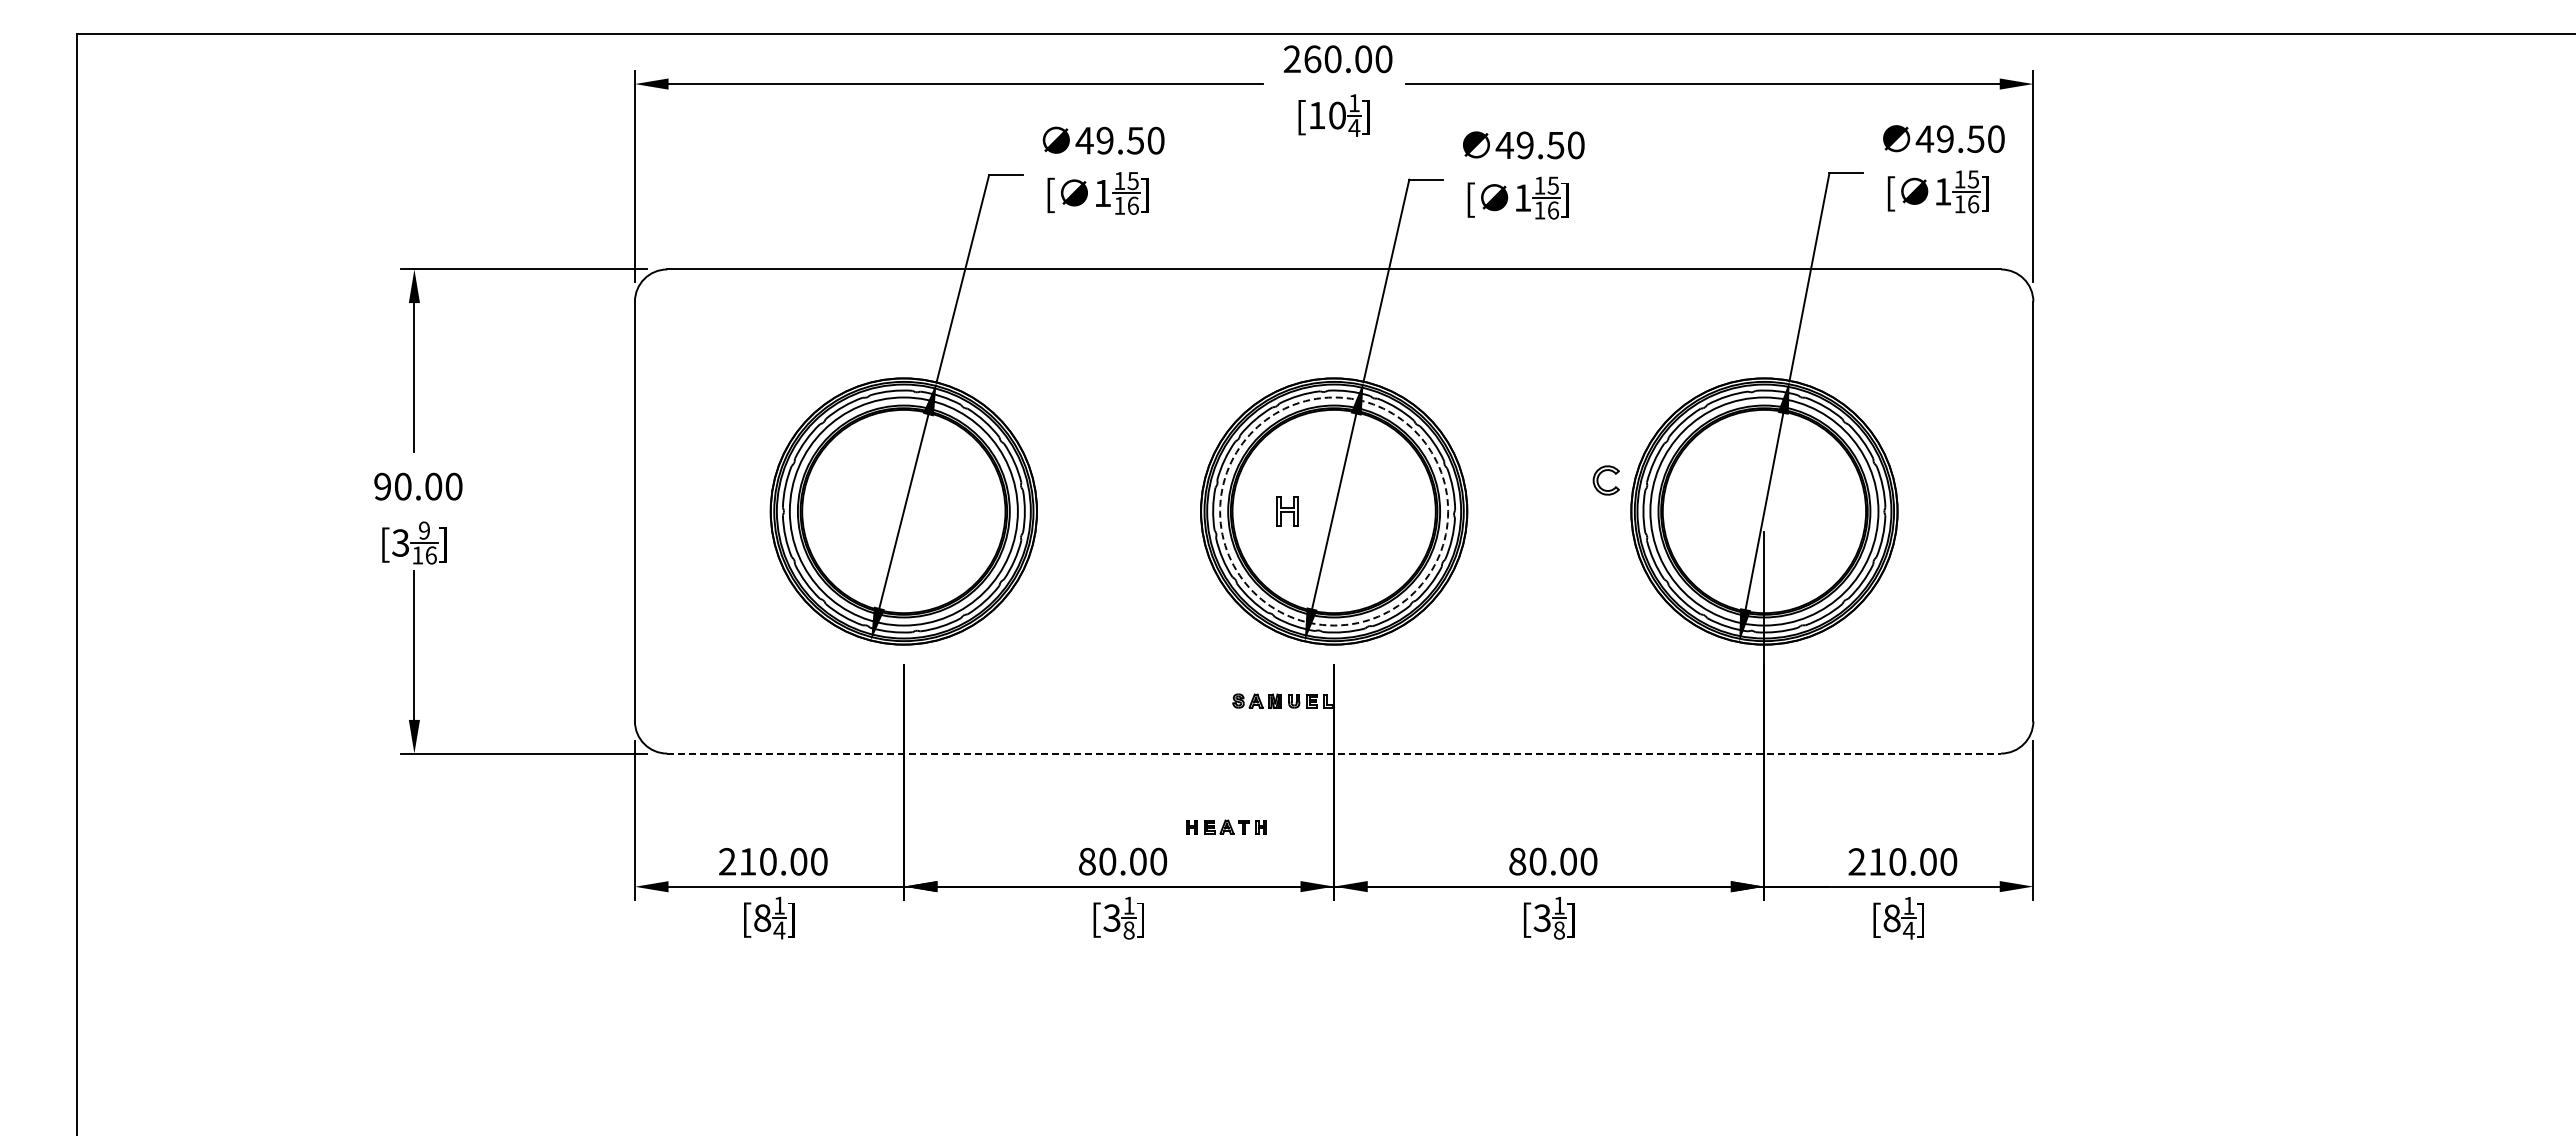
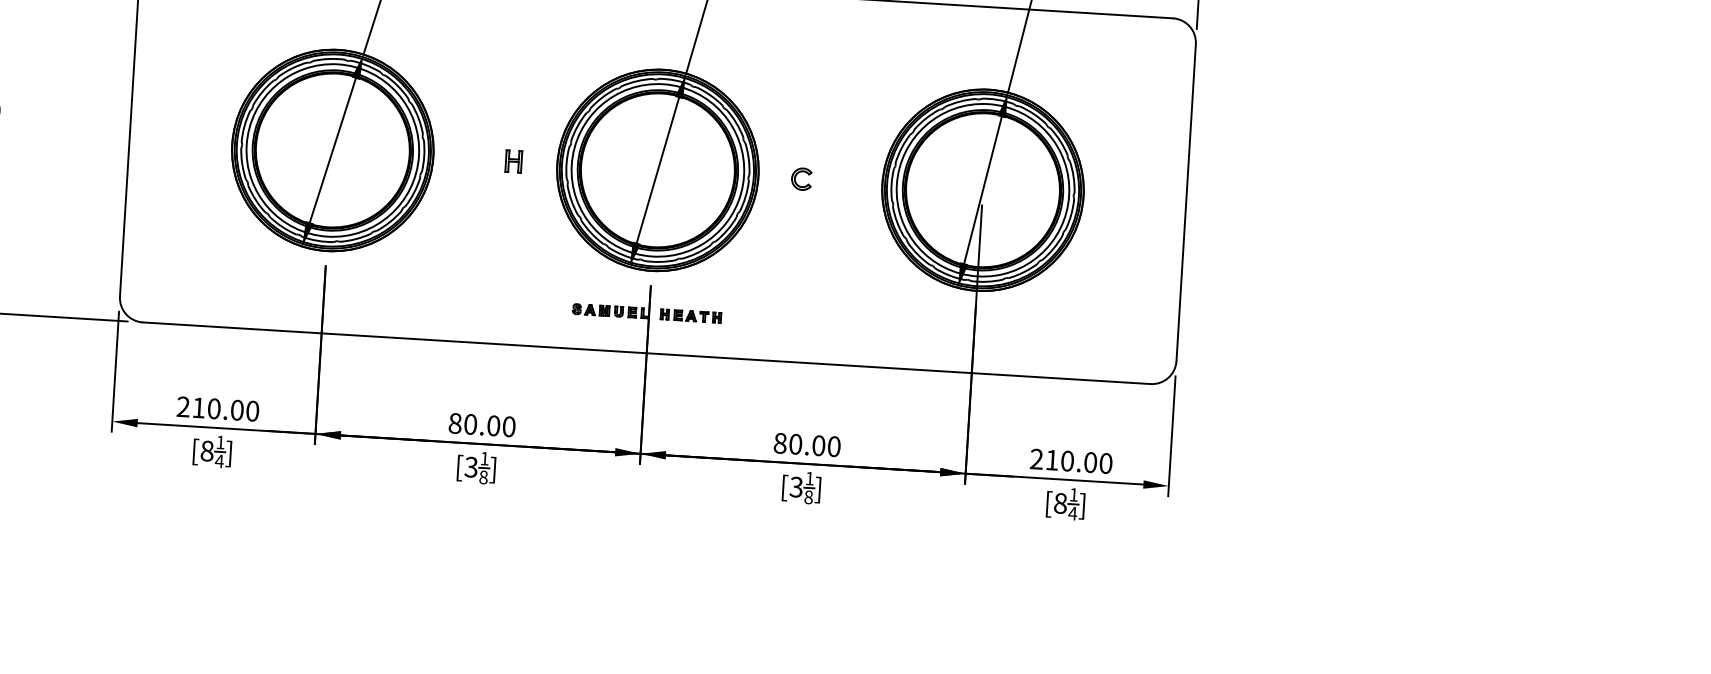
part: (1598, 480) -> (795, 178), moved
part: (1287, 511) -> (513, 161), moved
circle: (1334, 511) -> (658, 170), dashed -> solid
line: (1334, 753) -> (647, 353), dashed -> solid
part: (1226, 826) -> (691, 315), moved

